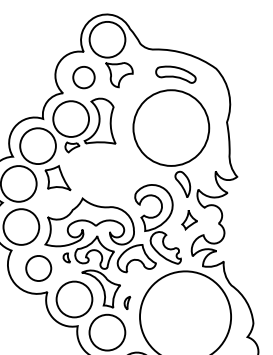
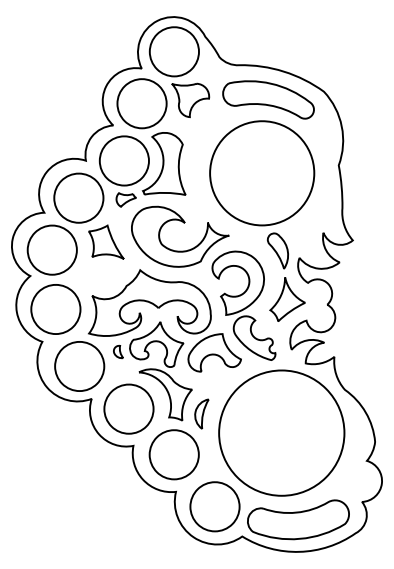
part: (175, 74) -> (268, 99), size x1.67
part: (83, 77) -> (141, 103), size x1.67
part: (114, 164) -> (183, 223), added
part: (189, 219) -> (287, 299), size x1.67
part: (38, 268) -> (79, 366), size x1.43
part: (127, 302) -> (201, 413), size x1.67

